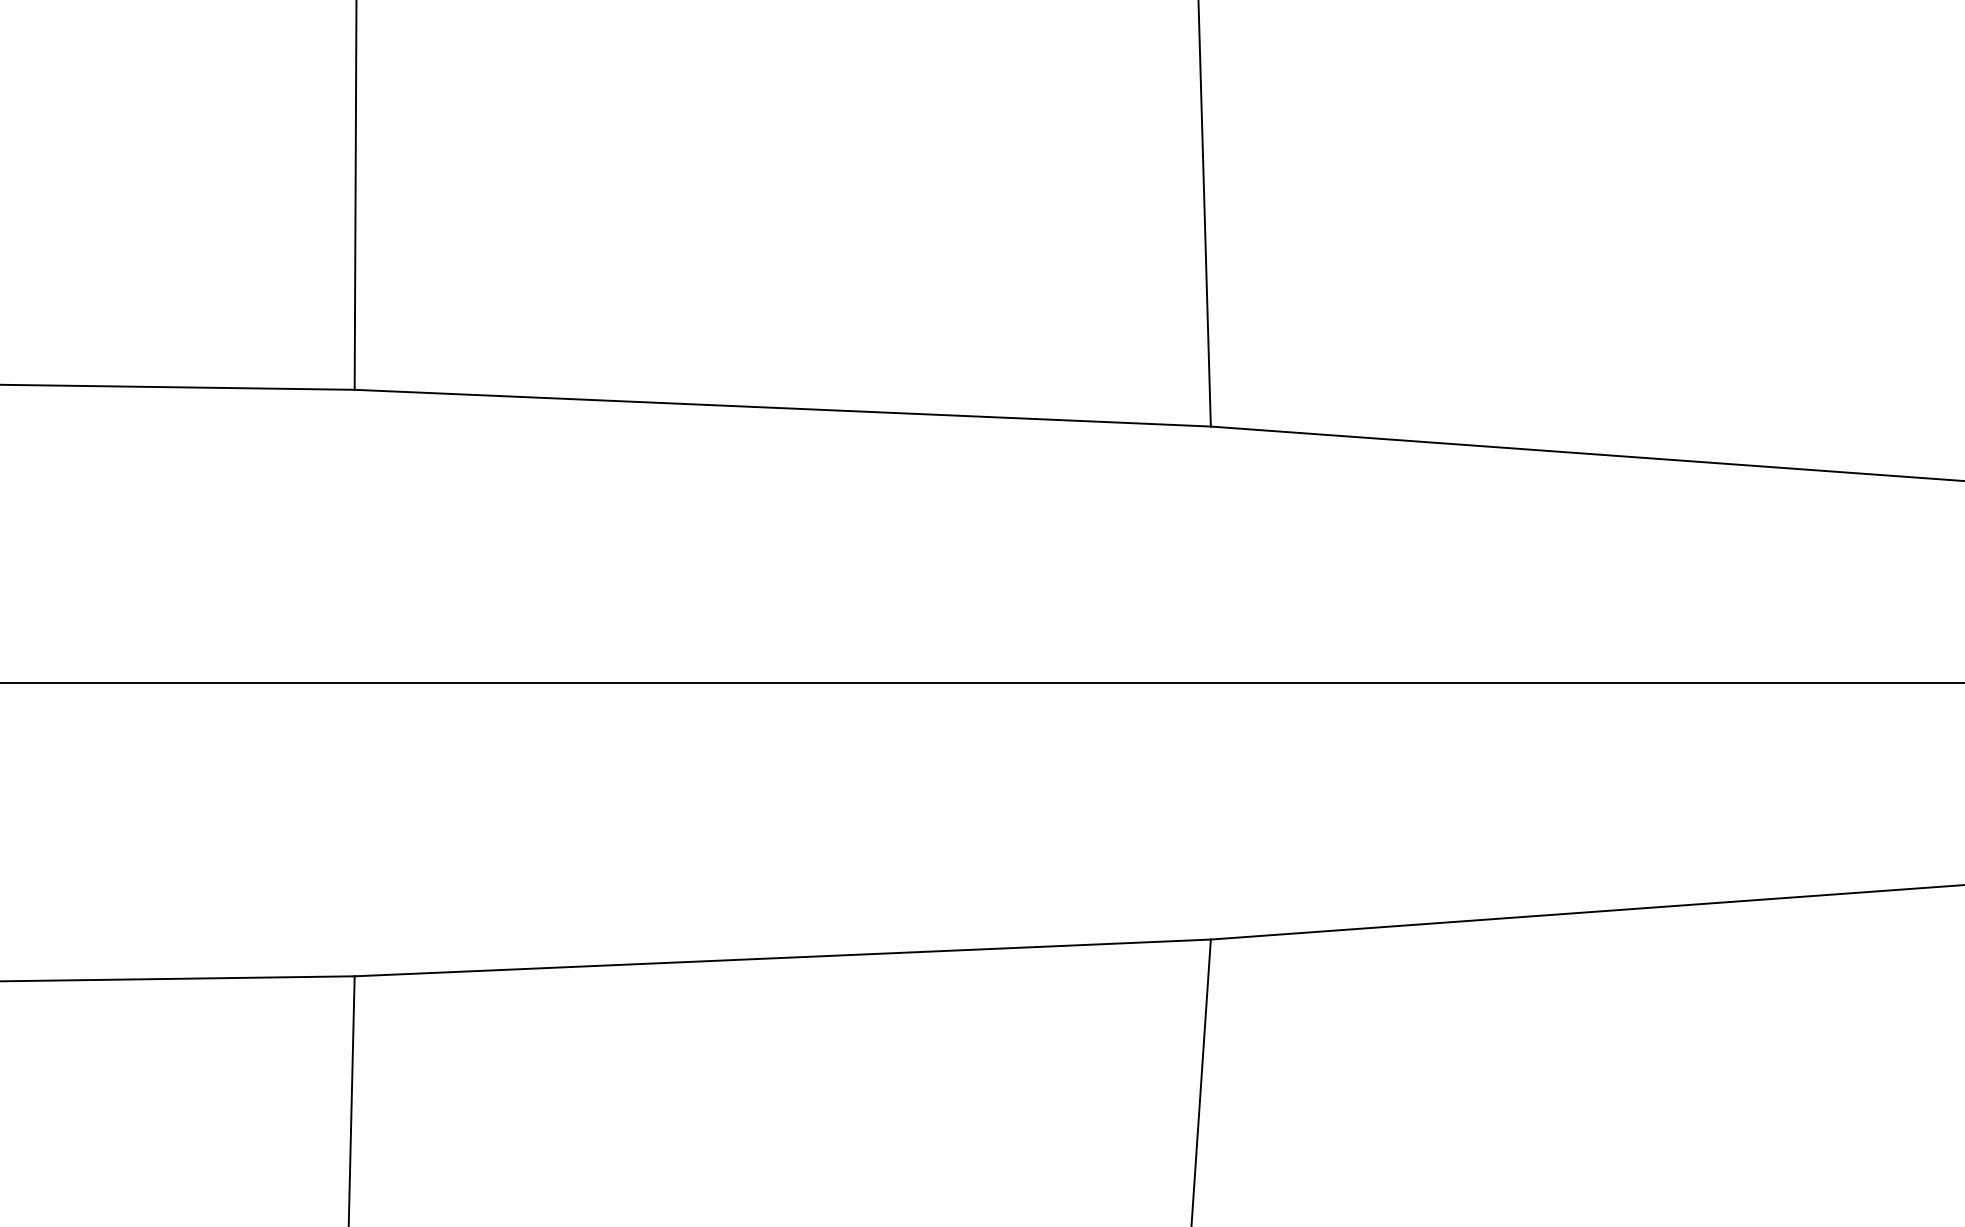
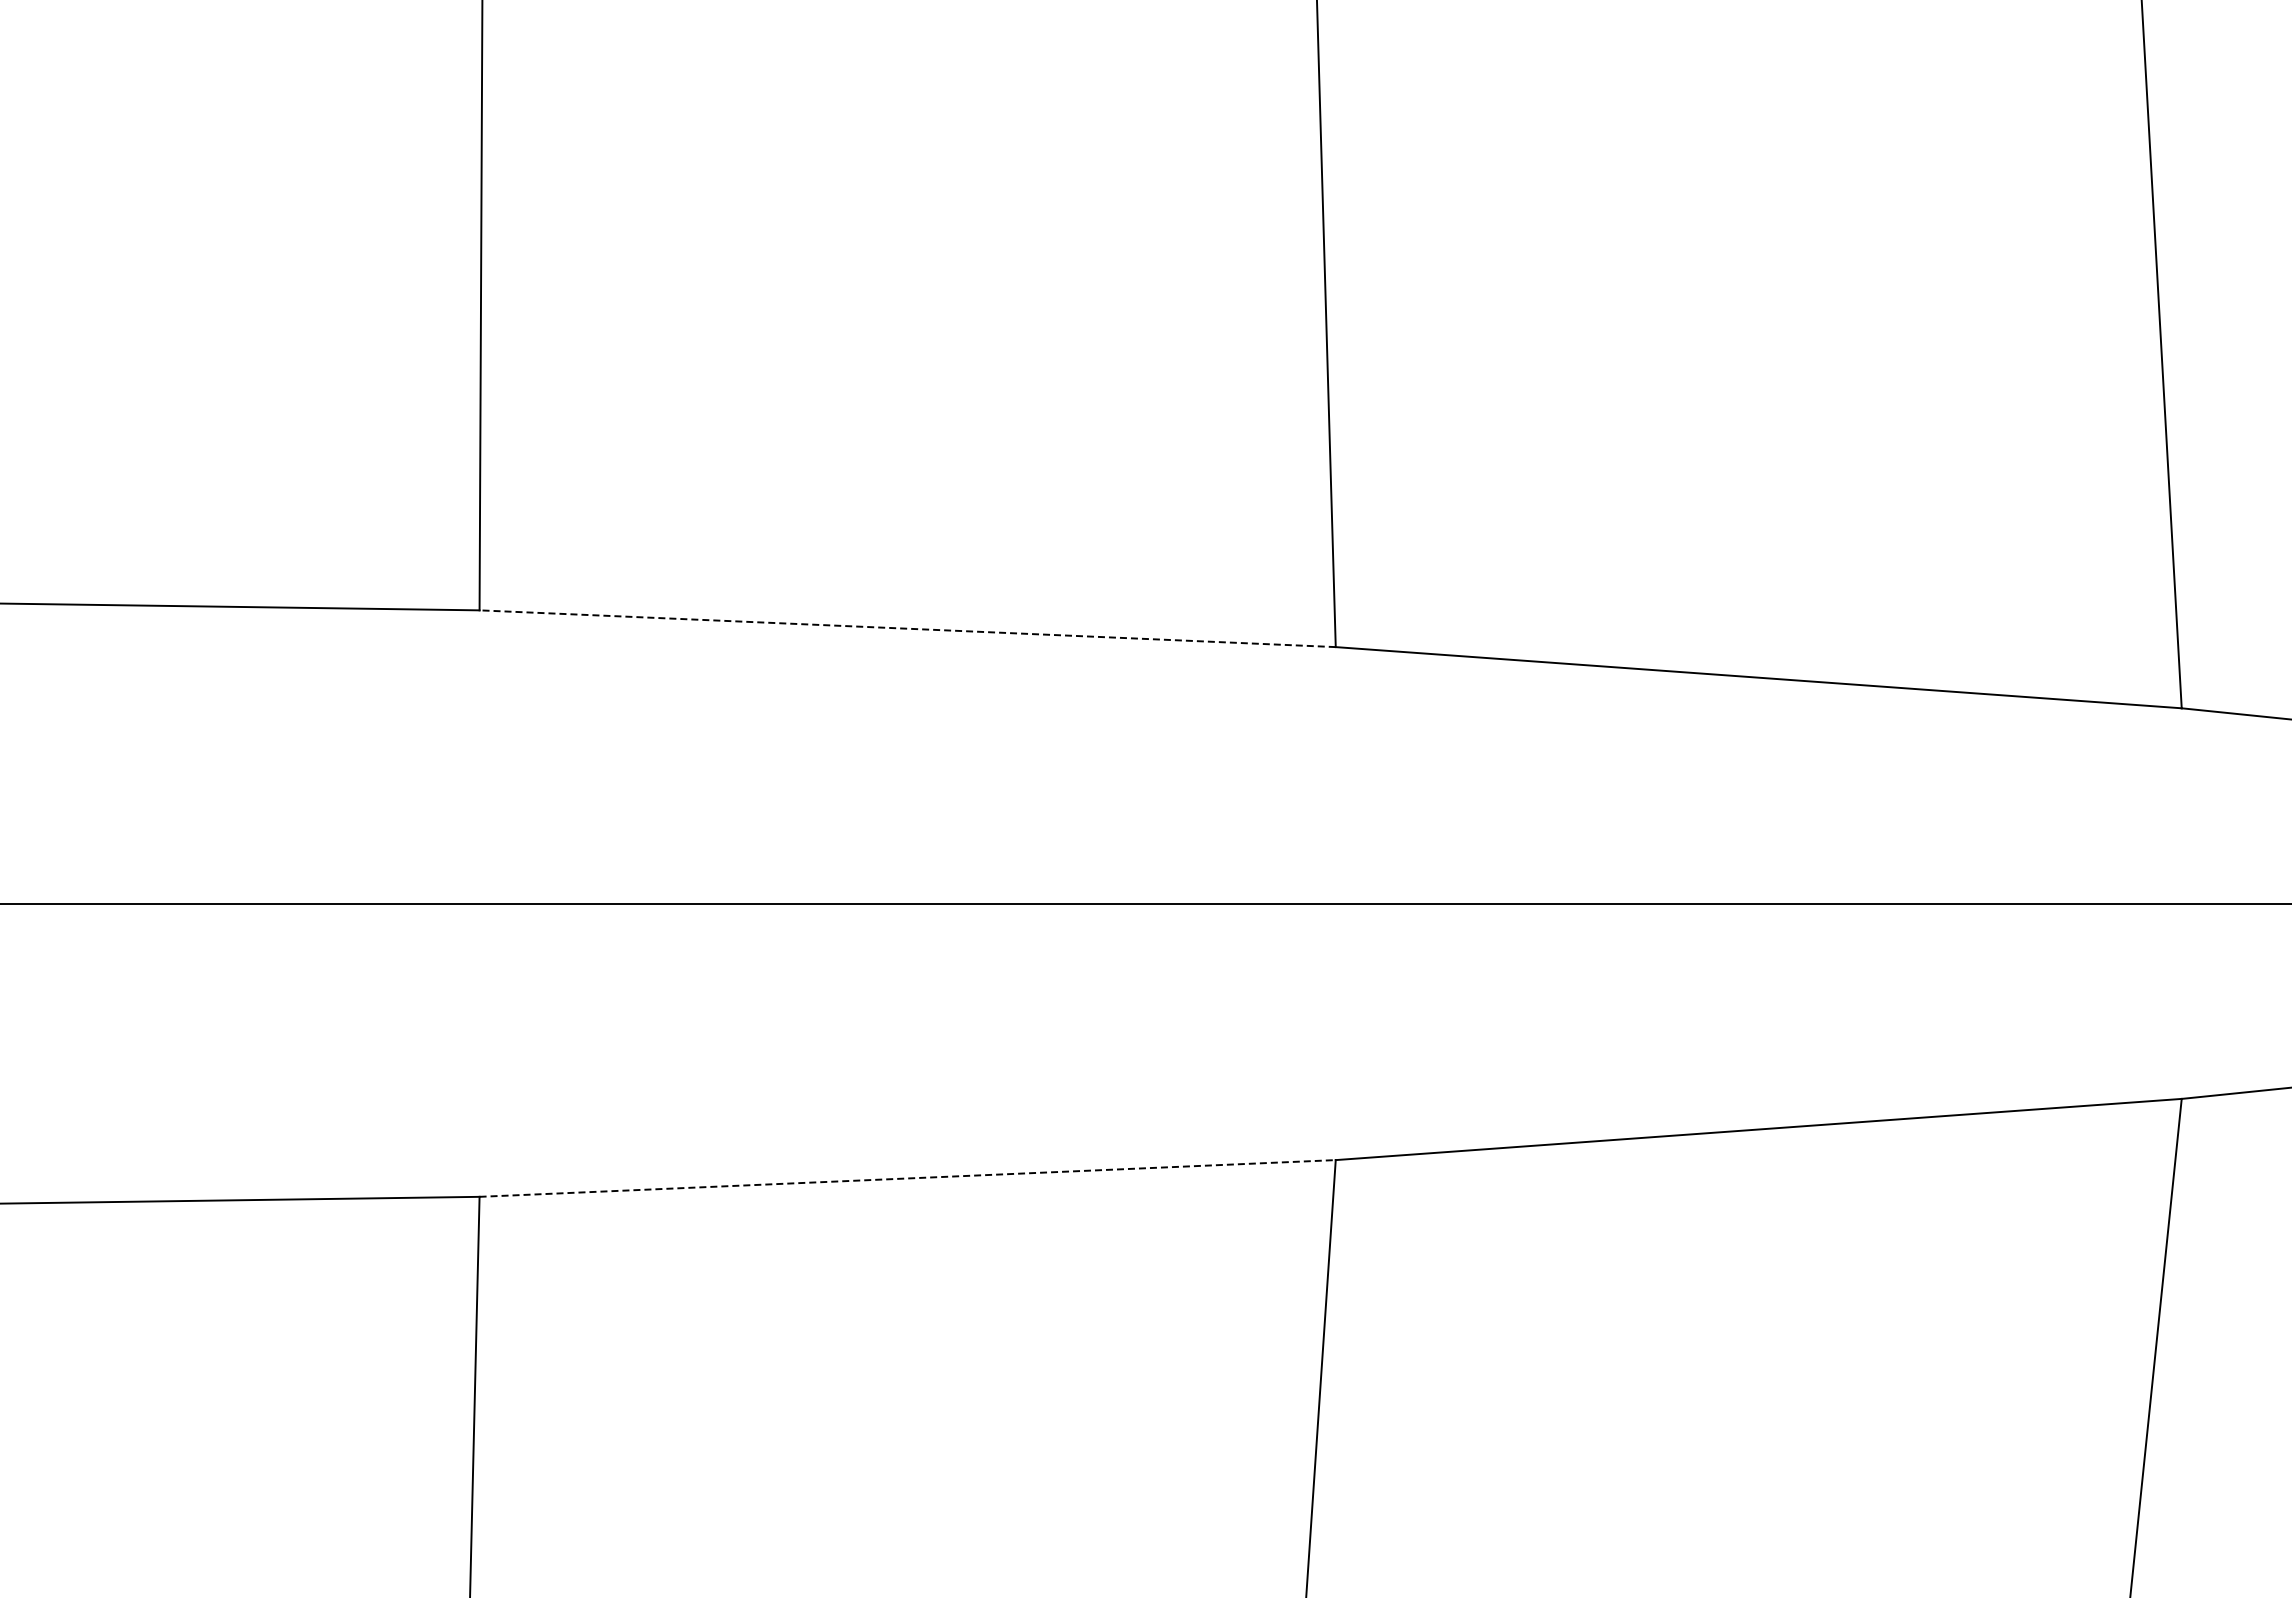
line: (782, 407) -> (907, 628), solid -> dashed
line: (783, 957) -> (908, 1178), solid -> dashed

